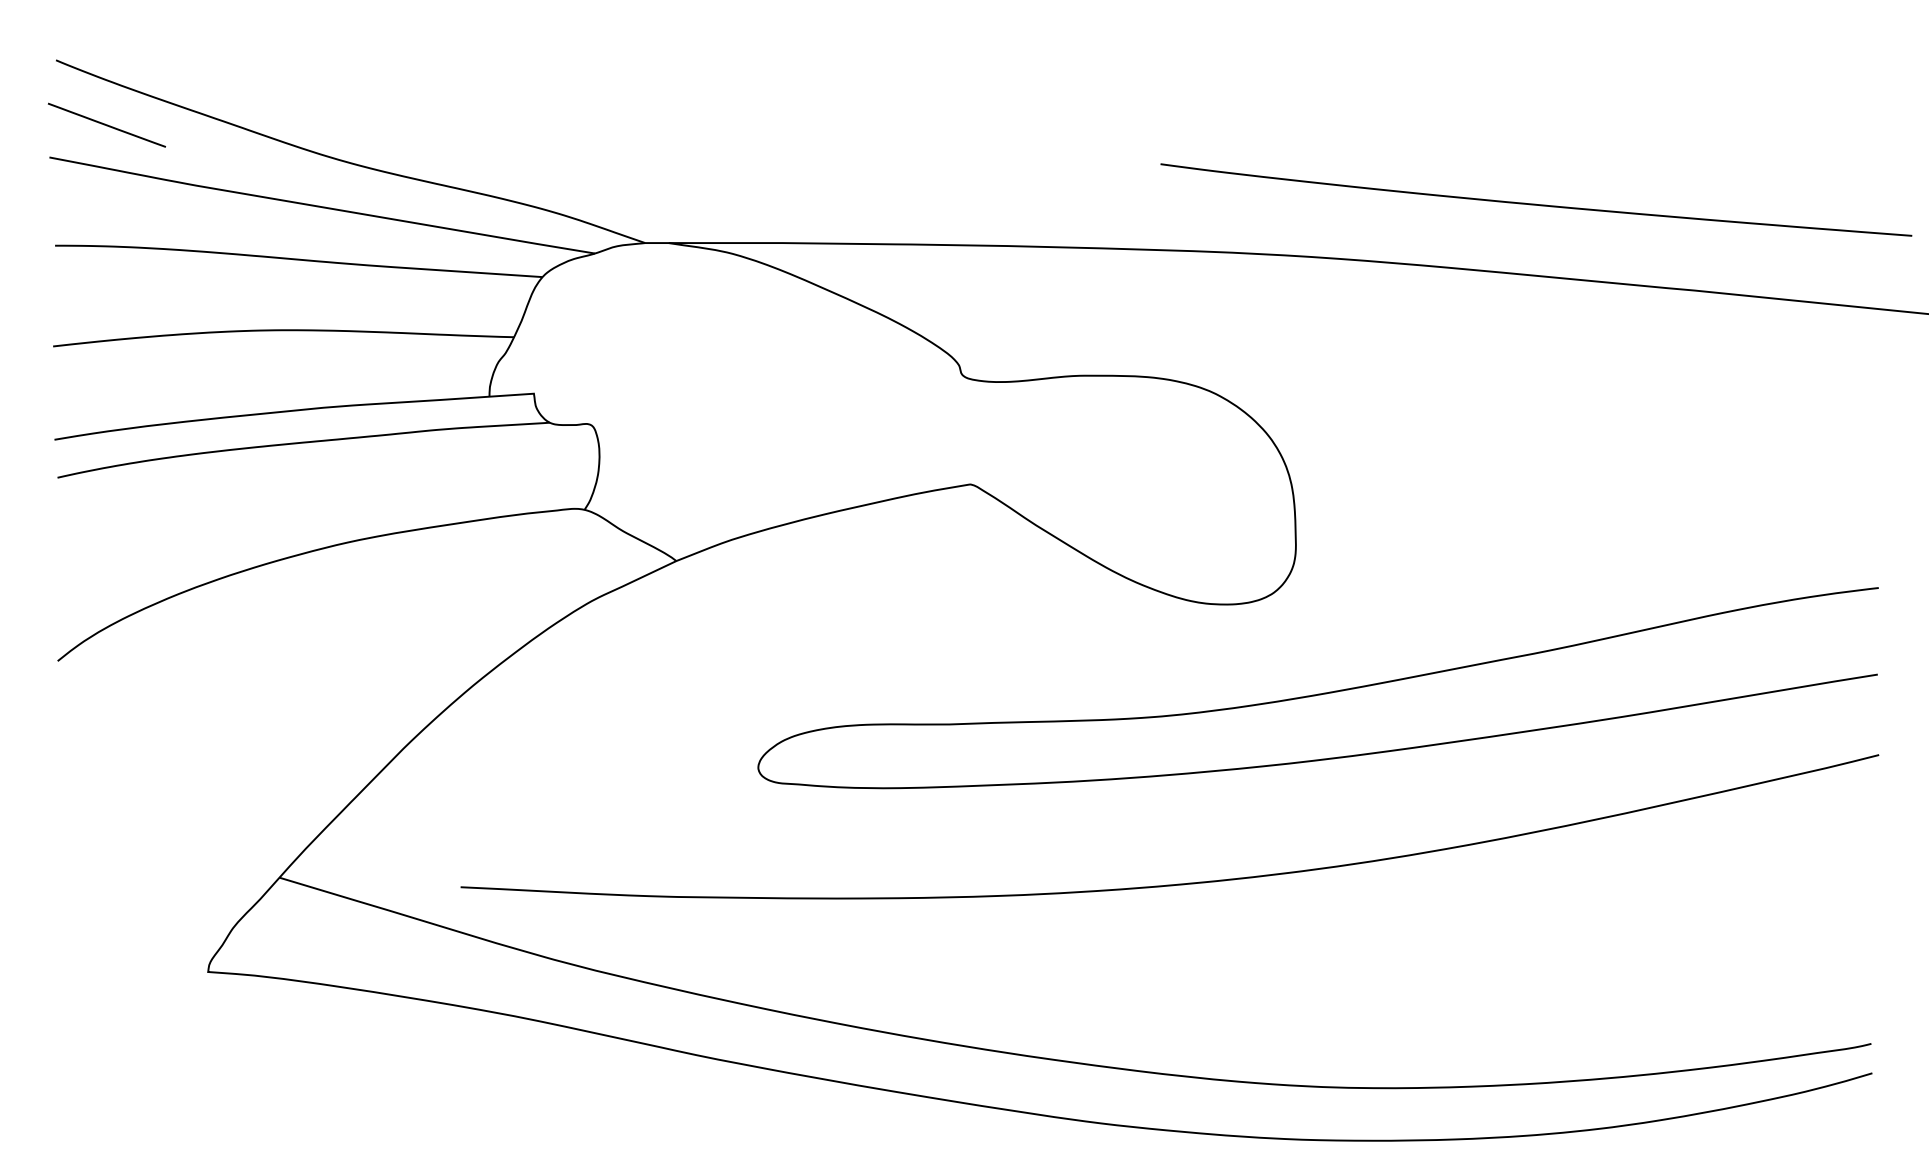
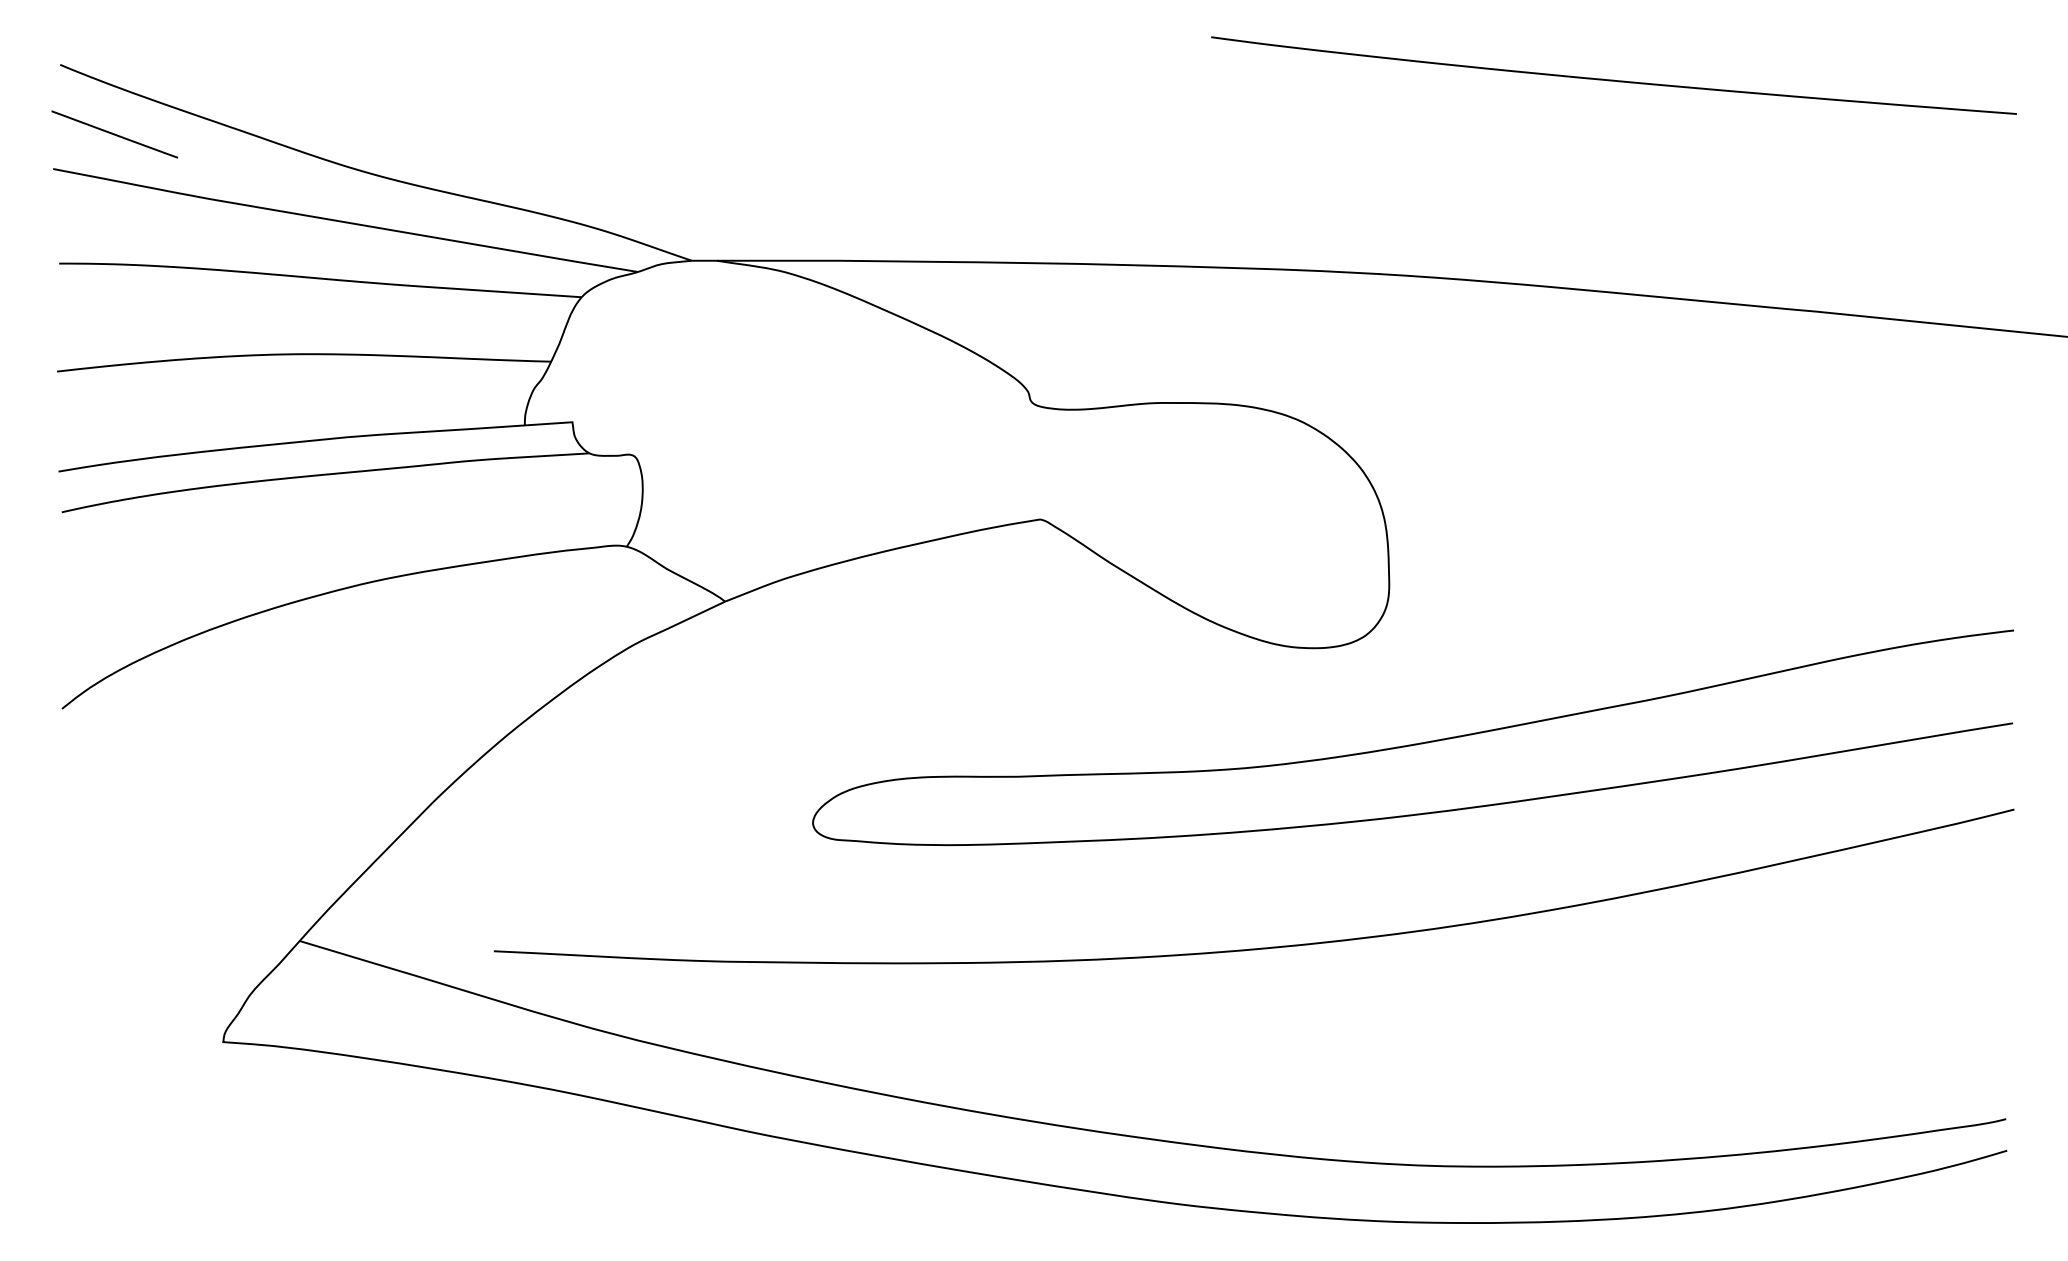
curve: (1535, 203) -> (1613, 79), moved

